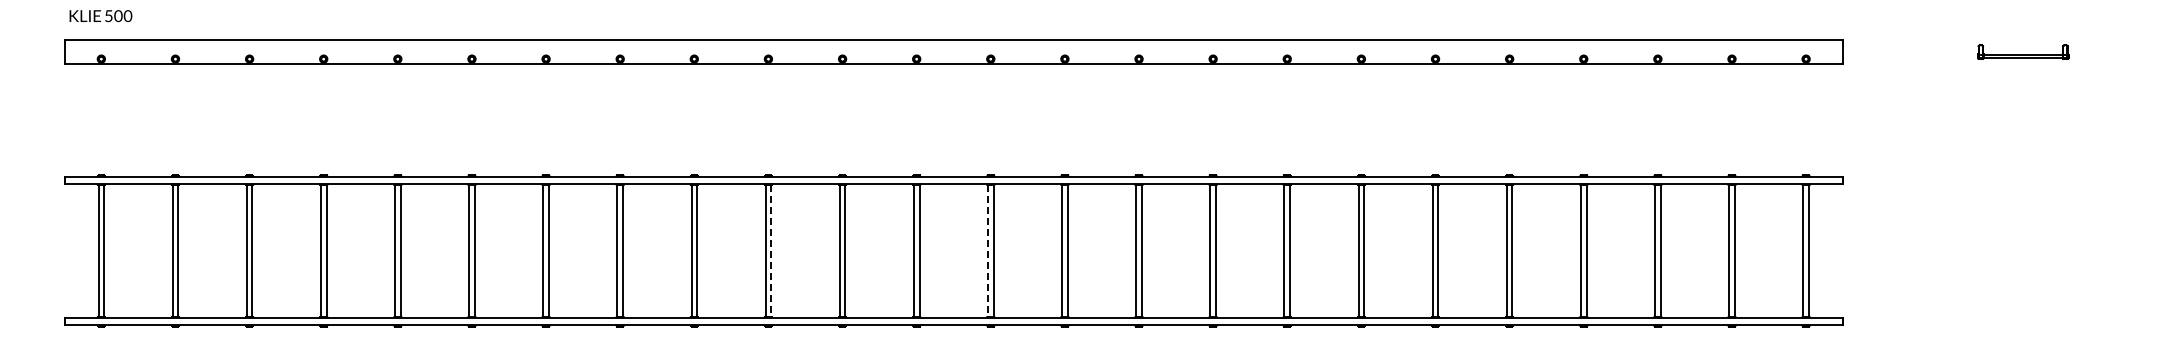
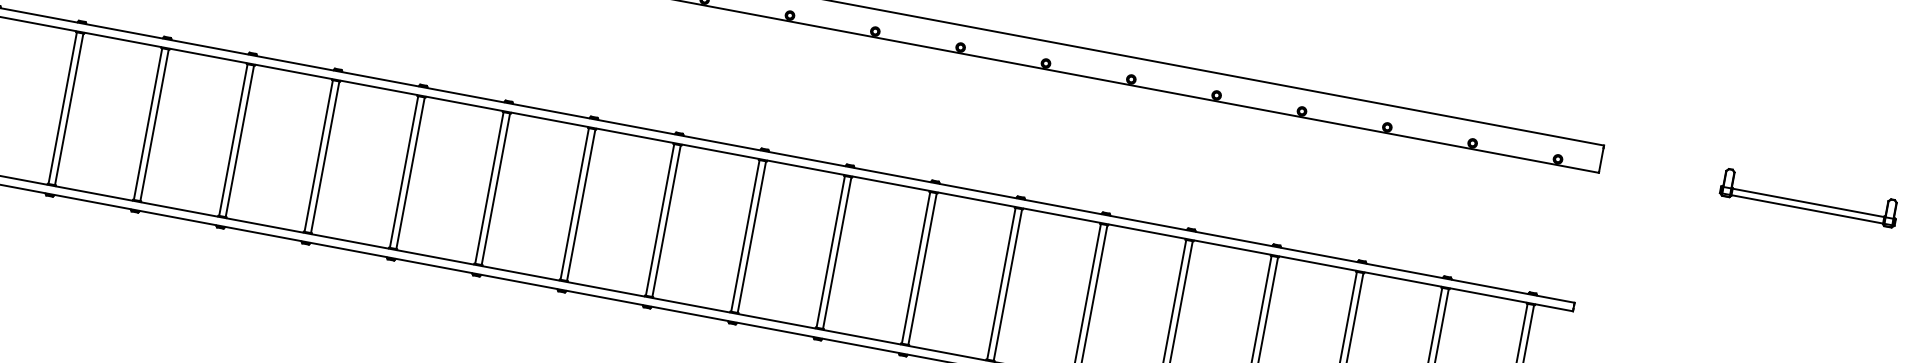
part: (2022, 51) -> (1808, 197), size x1.67
line: (771, 251) -> (325, 157), dashed -> solid
line: (987, 251) -> (574, 204), dashed -> solid

